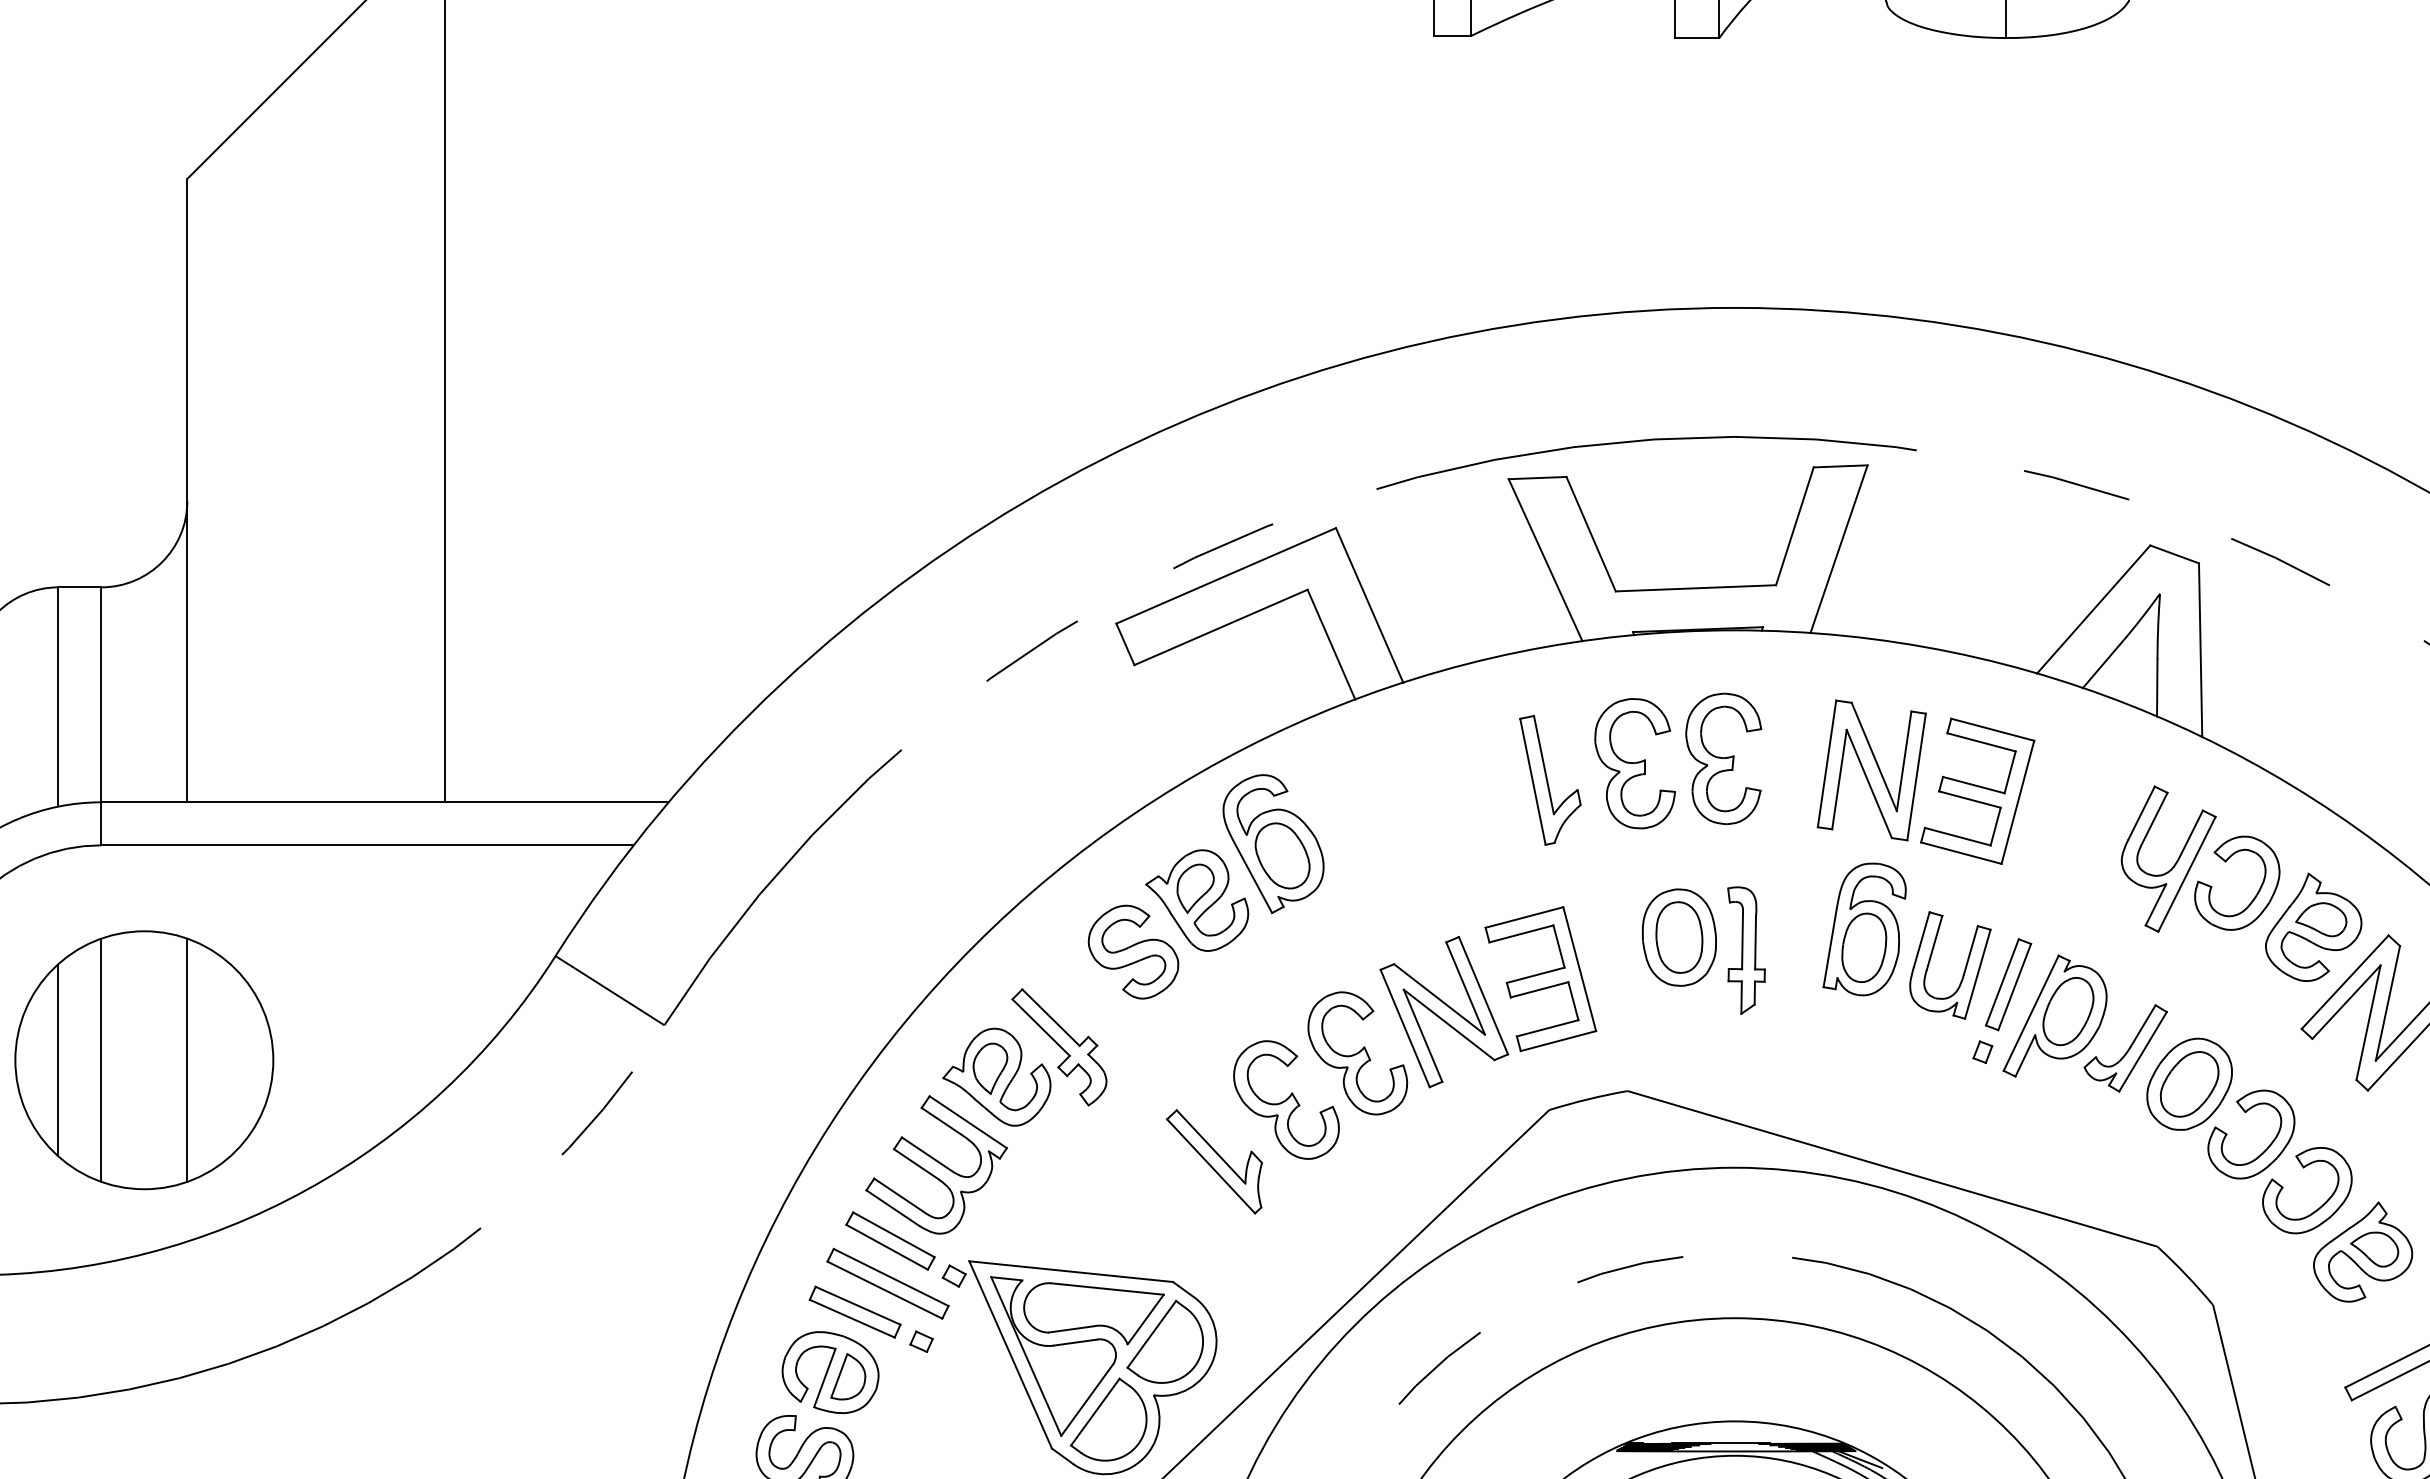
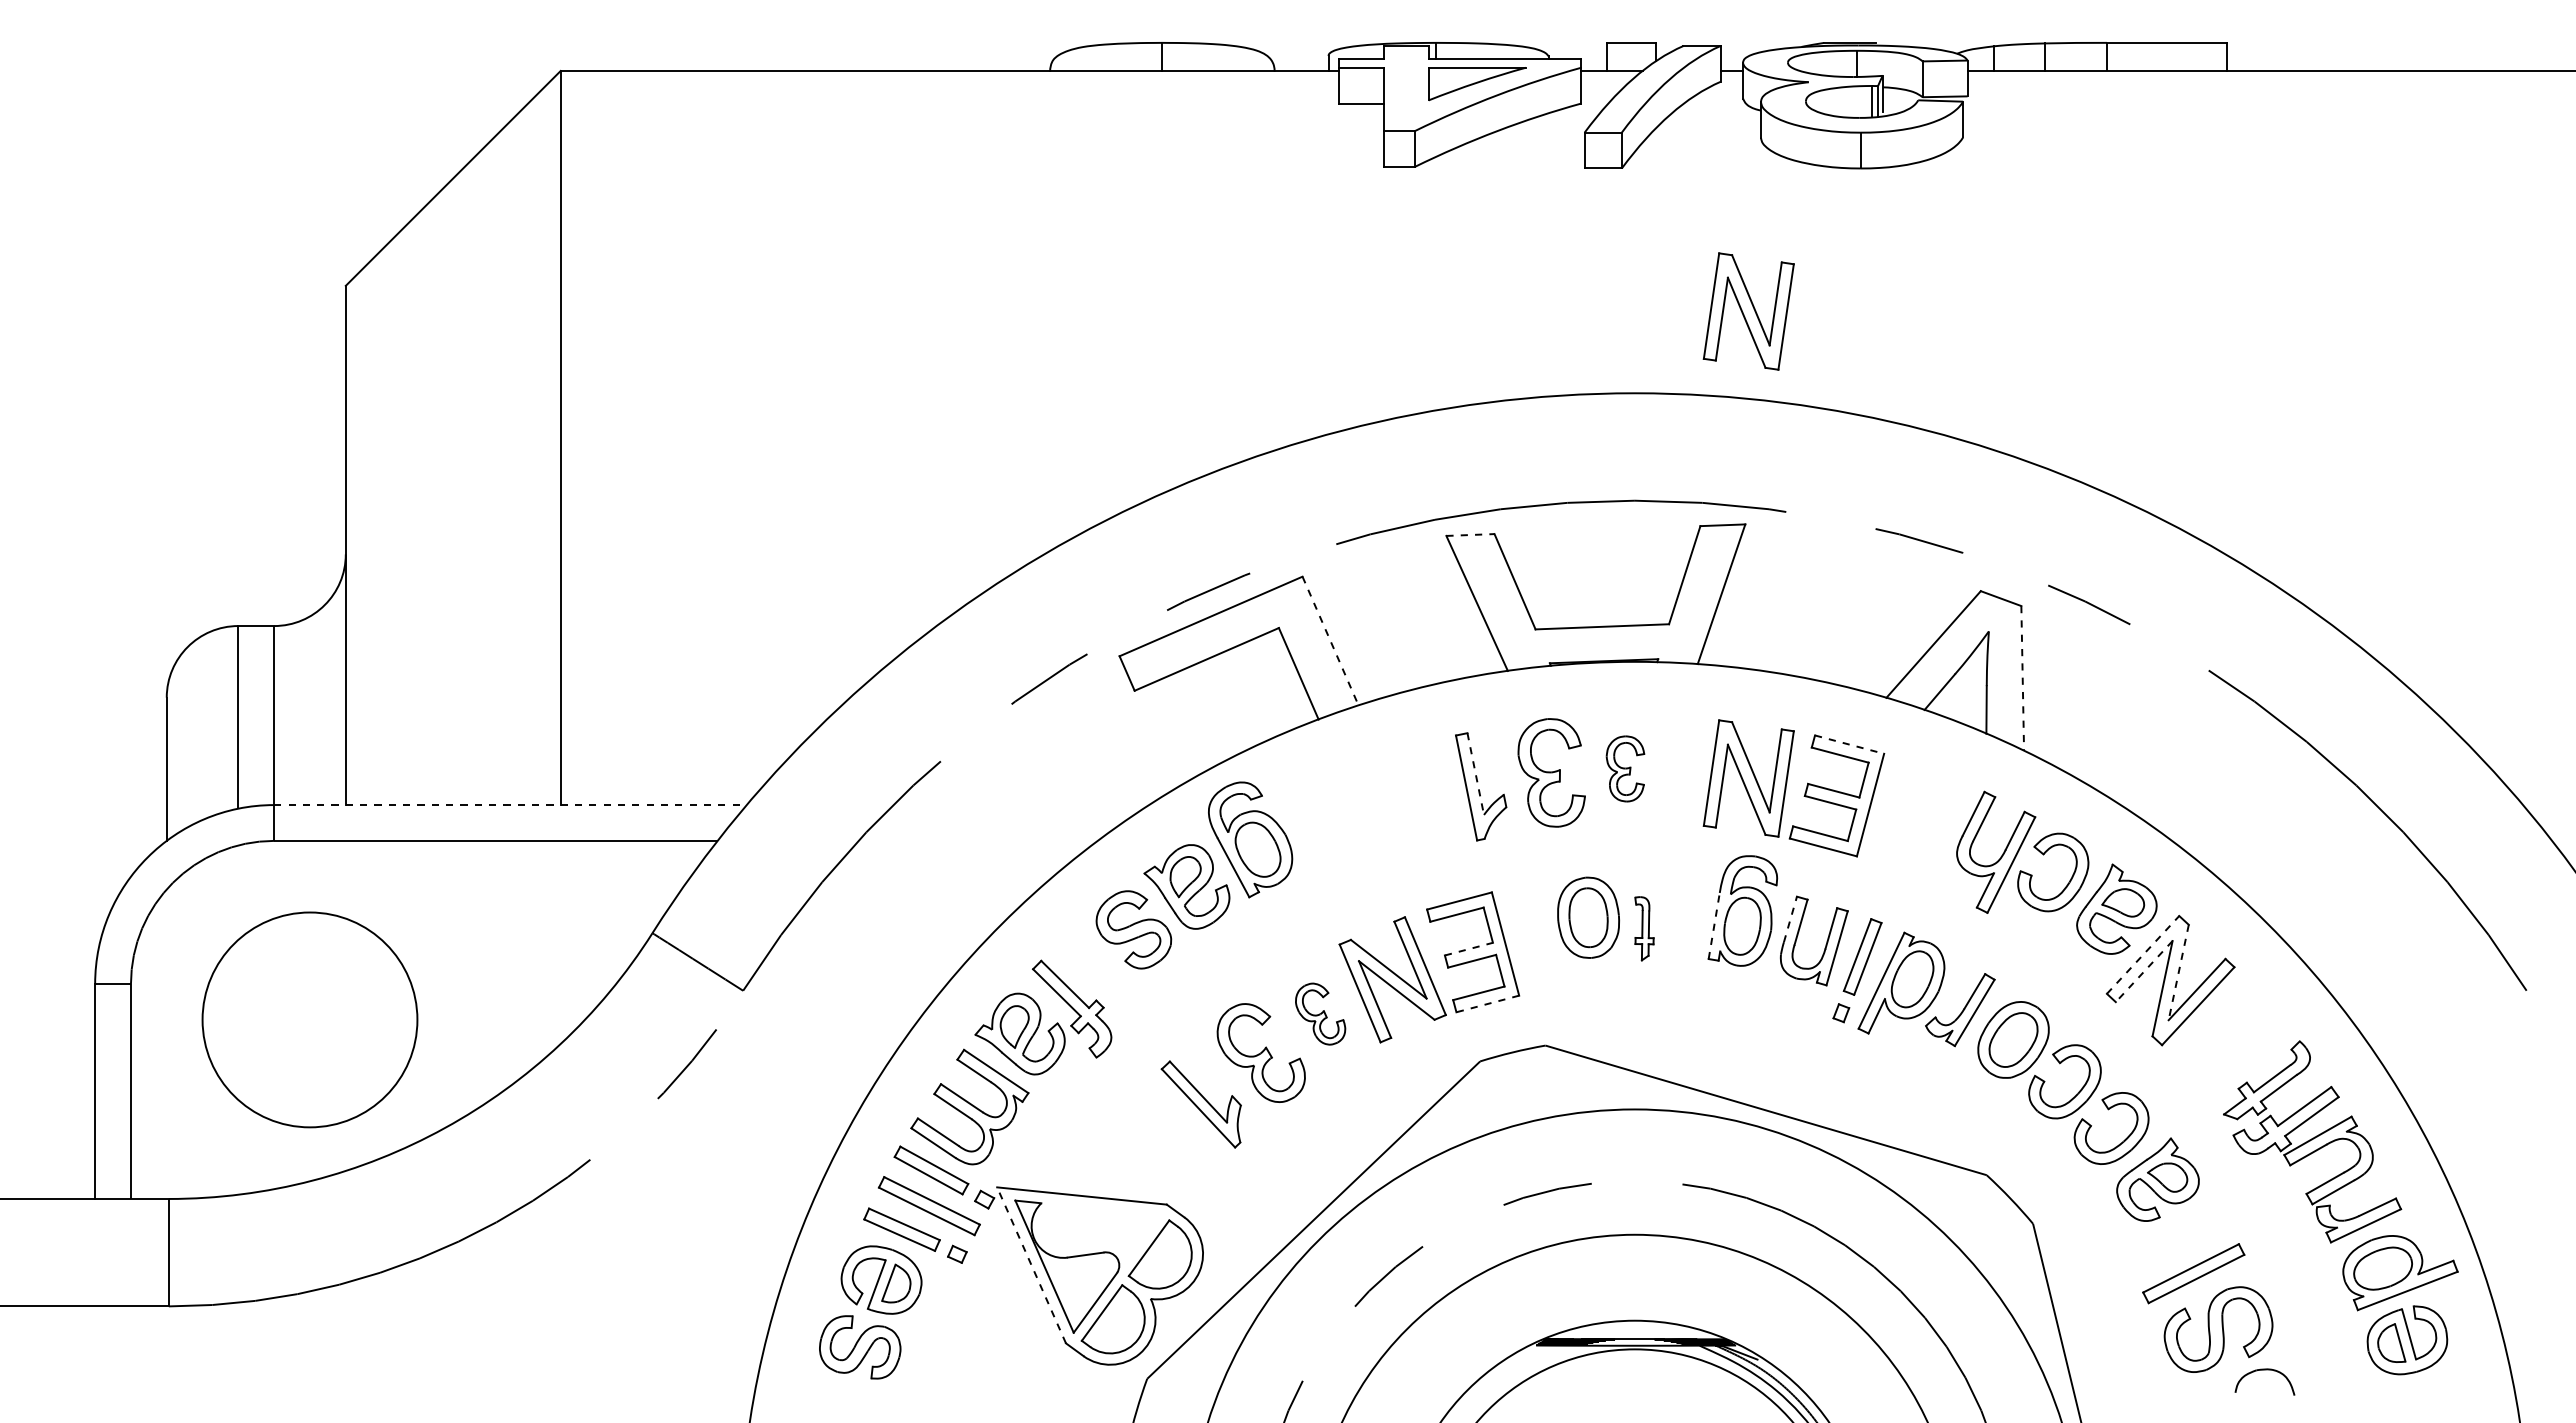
part: (1871, 209) -> (1748, 311), added
line: (1537, 478) -> (1470, 535), solid -> dashed
line: (1369, 605) -> (1330, 641), solid -> dashed
line: (2200, 650) -> (2022, 678), solid -> dashed
line: (1992, 729) -> (1849, 744), solid -> dashed
part: (1723, 758) -> (1625, 768), size x0.6
line: (1543, 765) -> (1475, 774), solid -> dashed
line: (385, 802) -> (510, 805), solid -> dashed
line: (1921, 939) -> (1790, 919), solid -> dashed
line: (1830, 948) -> (1714, 926), solid -> dashed
part: (1746, 950) -> (1644, 928), size x0.6
line: (1535, 975) -> (1468, 949), solid -> dashed
line: (2345, 981) -> (2143, 954), solid -> dashed
line: (2346, 1002) -> (2144, 971), solid -> dashed
line: (2387, 1003) -> (2178, 972), solid -> dashed
line: (1558, 1041) -> (1487, 1004), solid -> dashed
part: (1357, 1052) -> (1320, 1013), size x0.6
line: (58, 1059) -> (238, 1019), removed
line: (101, 1059) -> (274, 1019), removed
line: (186, 1059) -> (345, 1019), removed
part: (1093, 1313) -> (1100, 1230), removed
line: (1010, 1353) -> (1031, 1264), solid -> dashed

